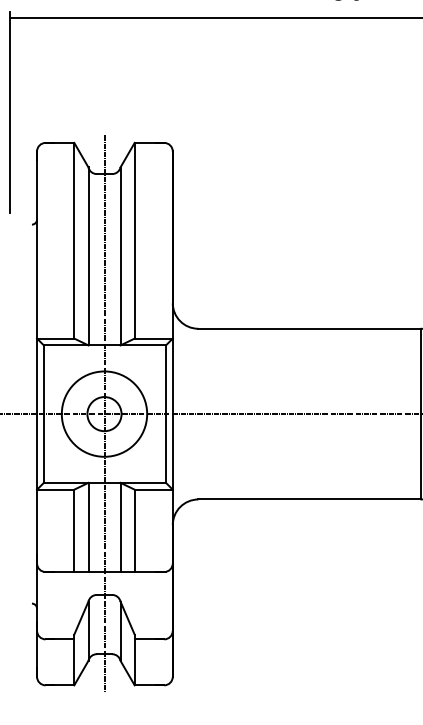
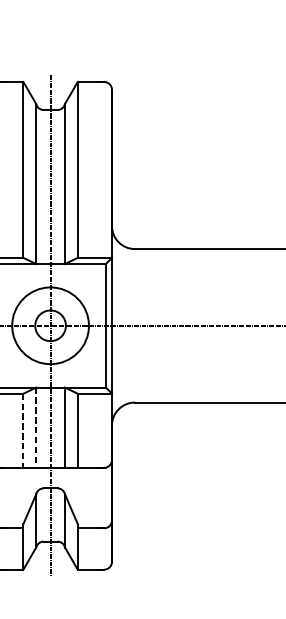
line: (88, 527) -> (36, 427), solid -> dashed
line: (74, 531) -> (23, 431), solid -> dashed

